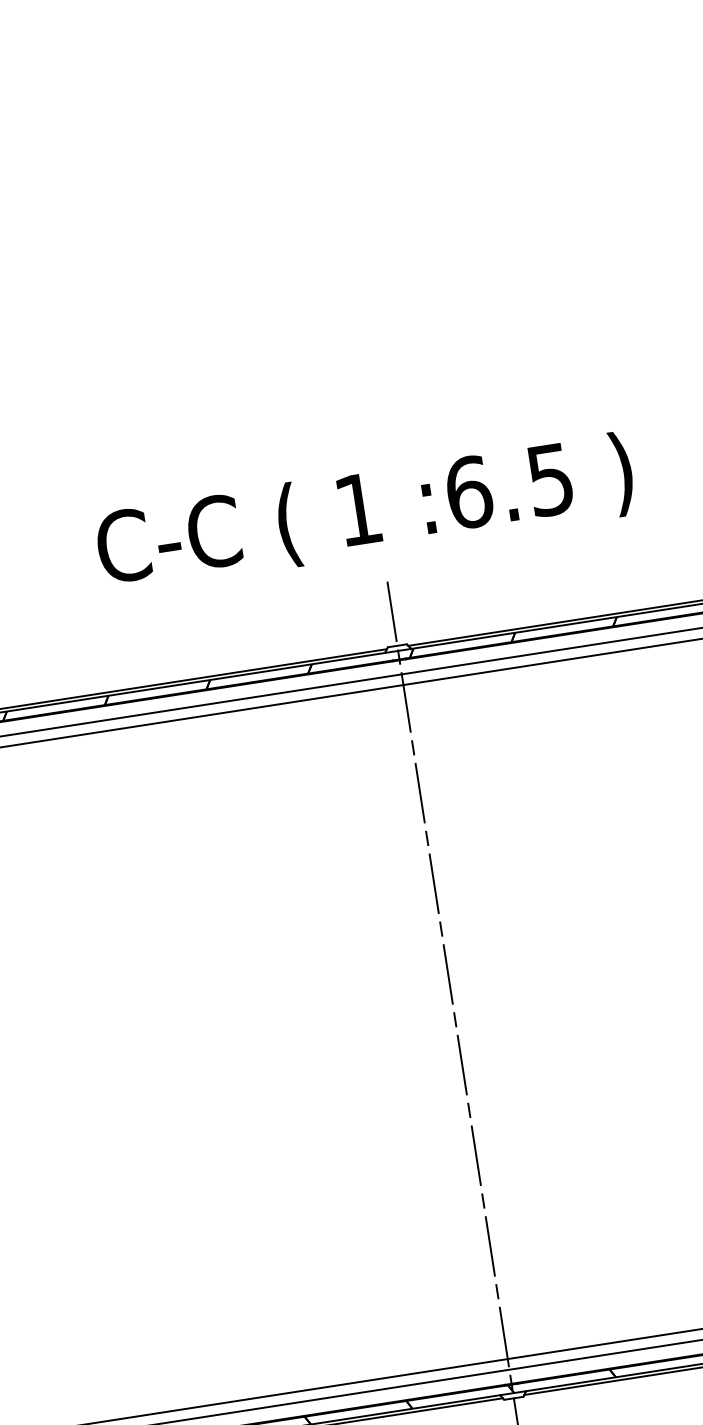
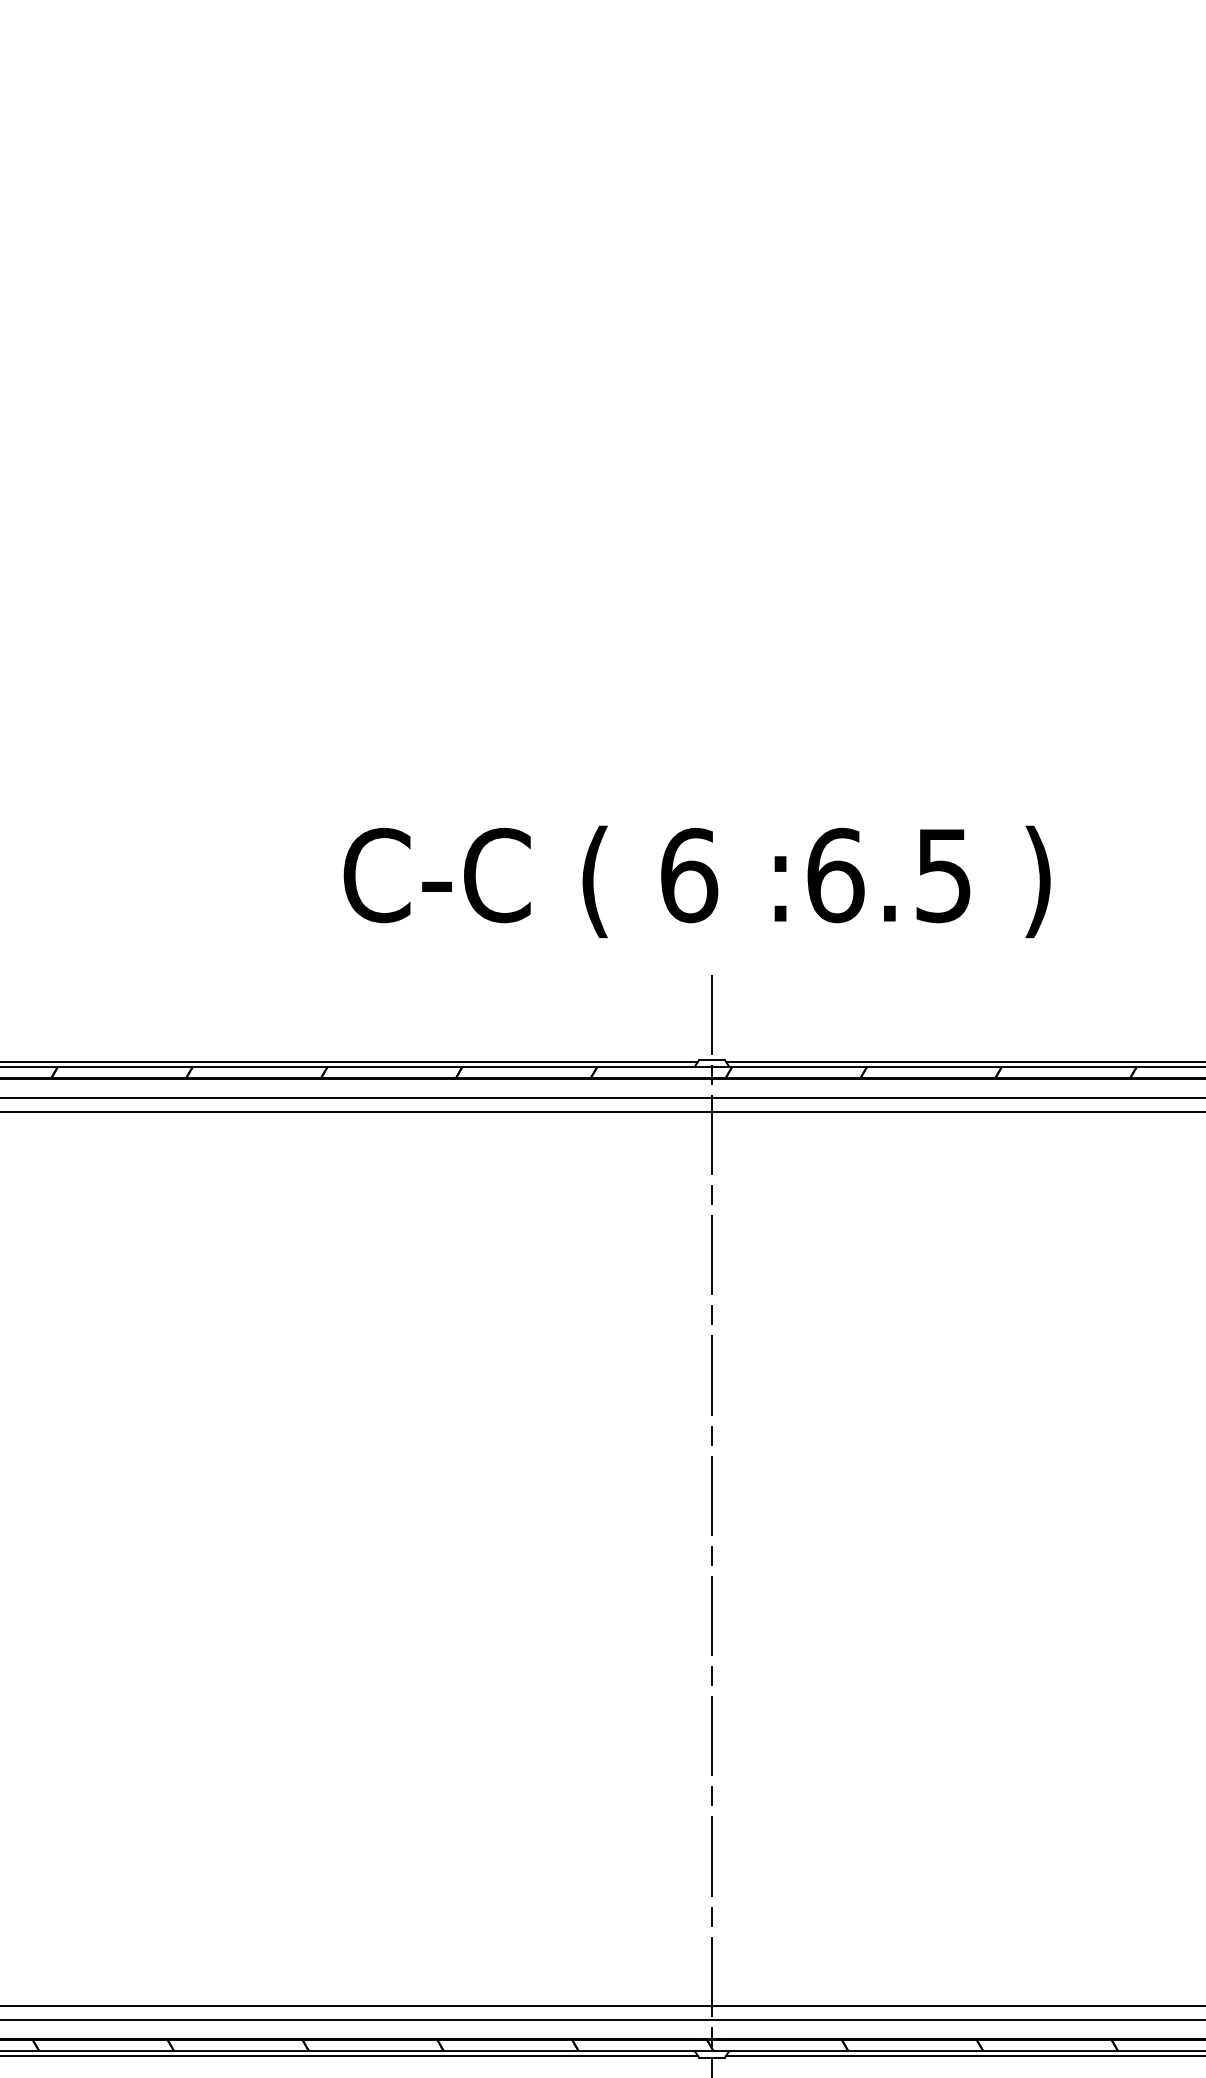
text: (358, 509) -> (689, 875), 1 -> 6

